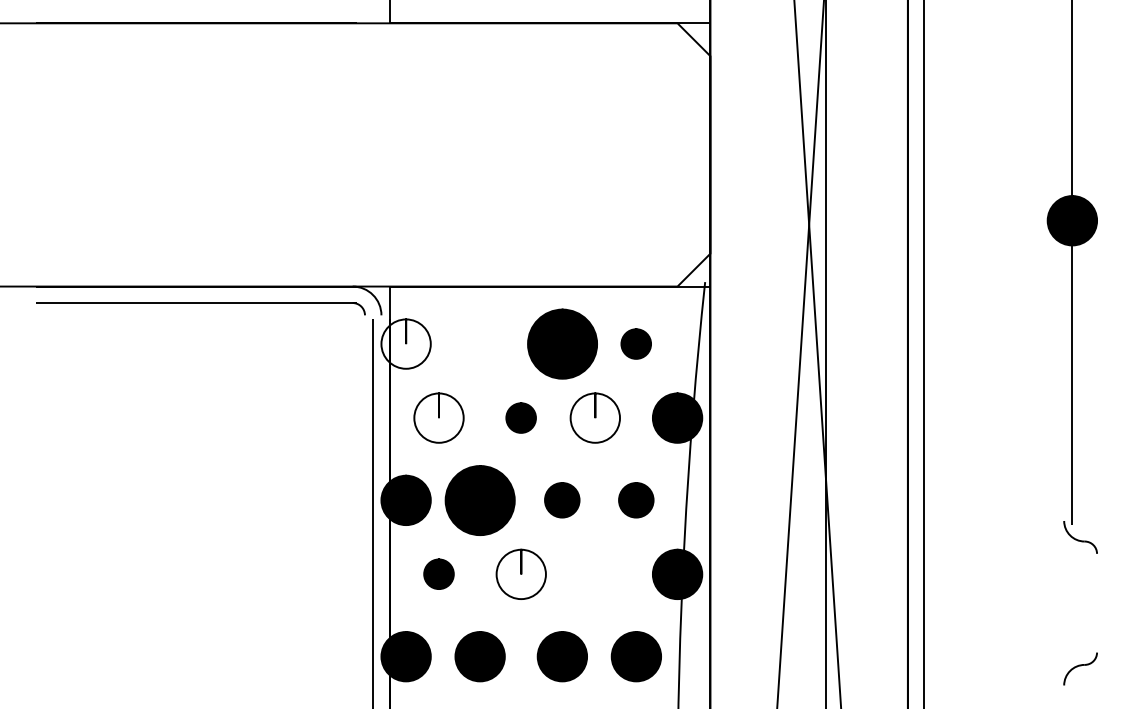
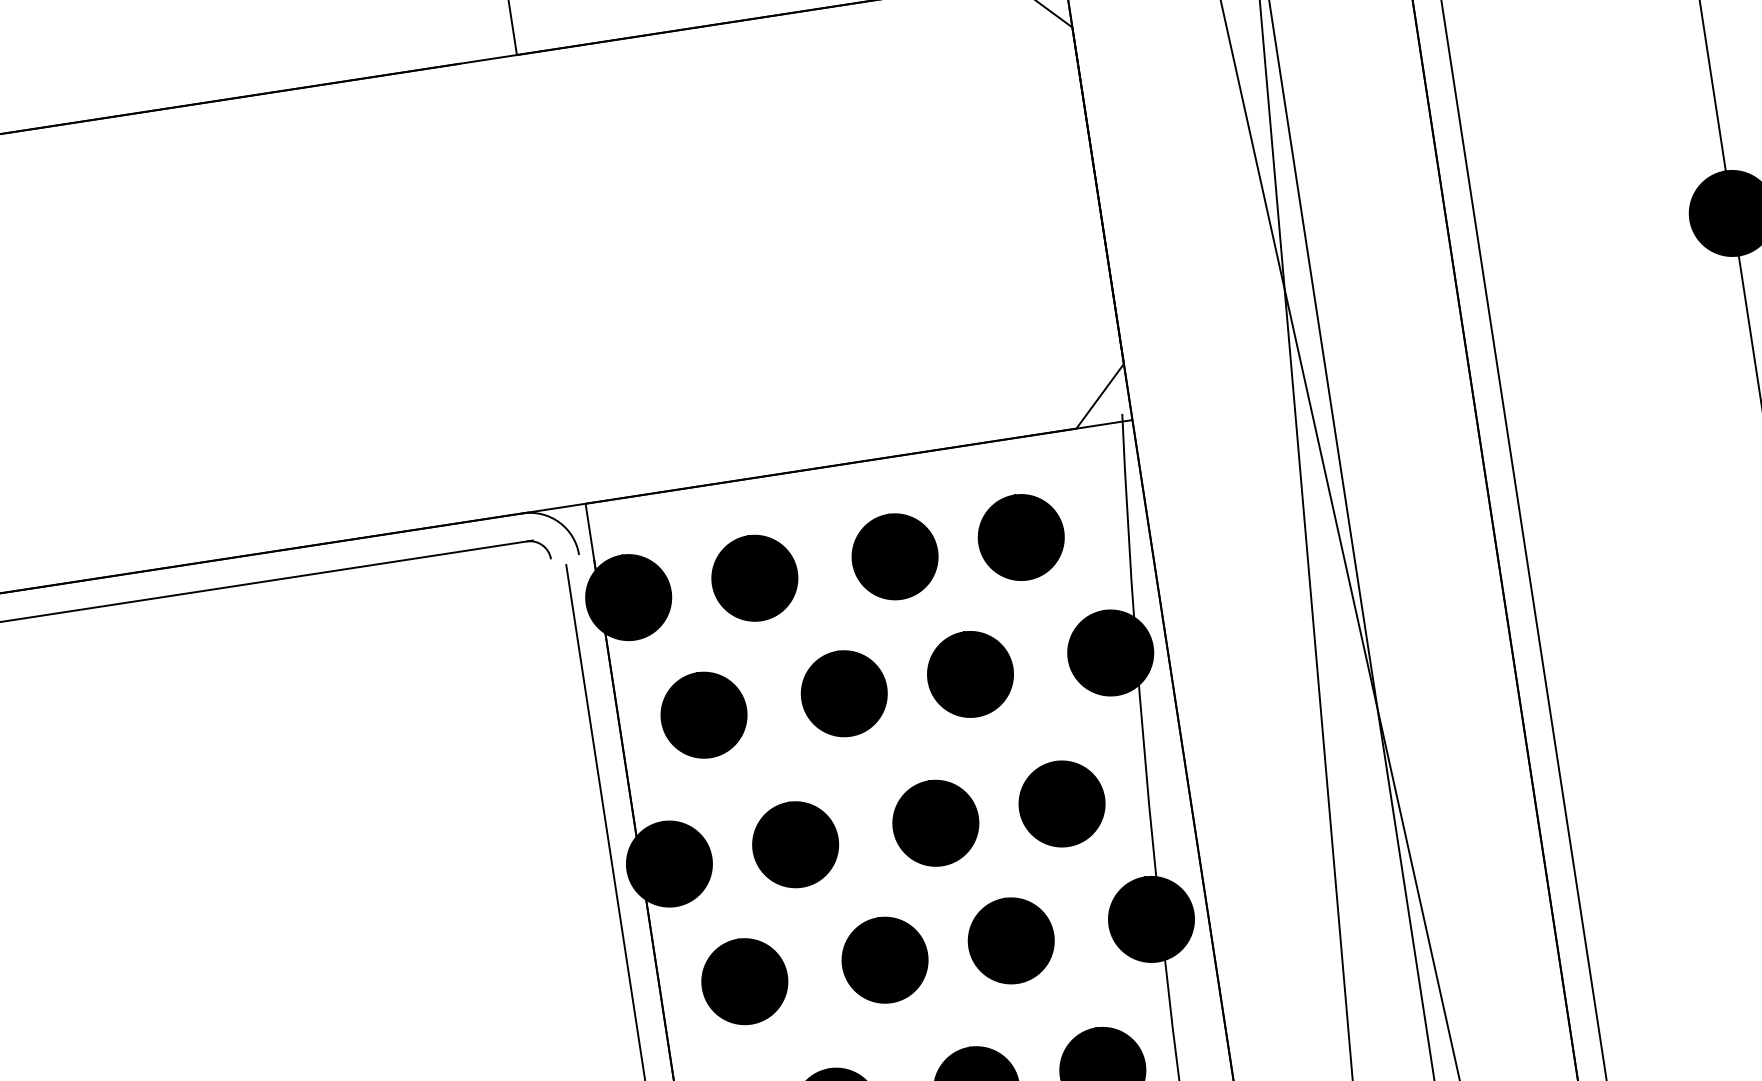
fill: (405, 343) -> (627, 596), added
part: (479, 343) -> (753, 577), added
part: (561, 343) -> (893, 556), size x0.71
part: (635, 343) -> (1019, 536), size x1.67
fill: (438, 417) -> (702, 714), added
part: (520, 417) -> (842, 692), size x1.67
fill: (595, 417) -> (970, 673), added
part: (479, 499) -> (794, 843), size x0.71
part: (561, 499) -> (934, 821), size x1.43
part: (635, 499) -> (1060, 802), size x1.43
part: (438, 573) -> (743, 980), size x1.67
part: (594, 573) -> (1009, 939), added
fill: (520, 574) -> (883, 960), added

